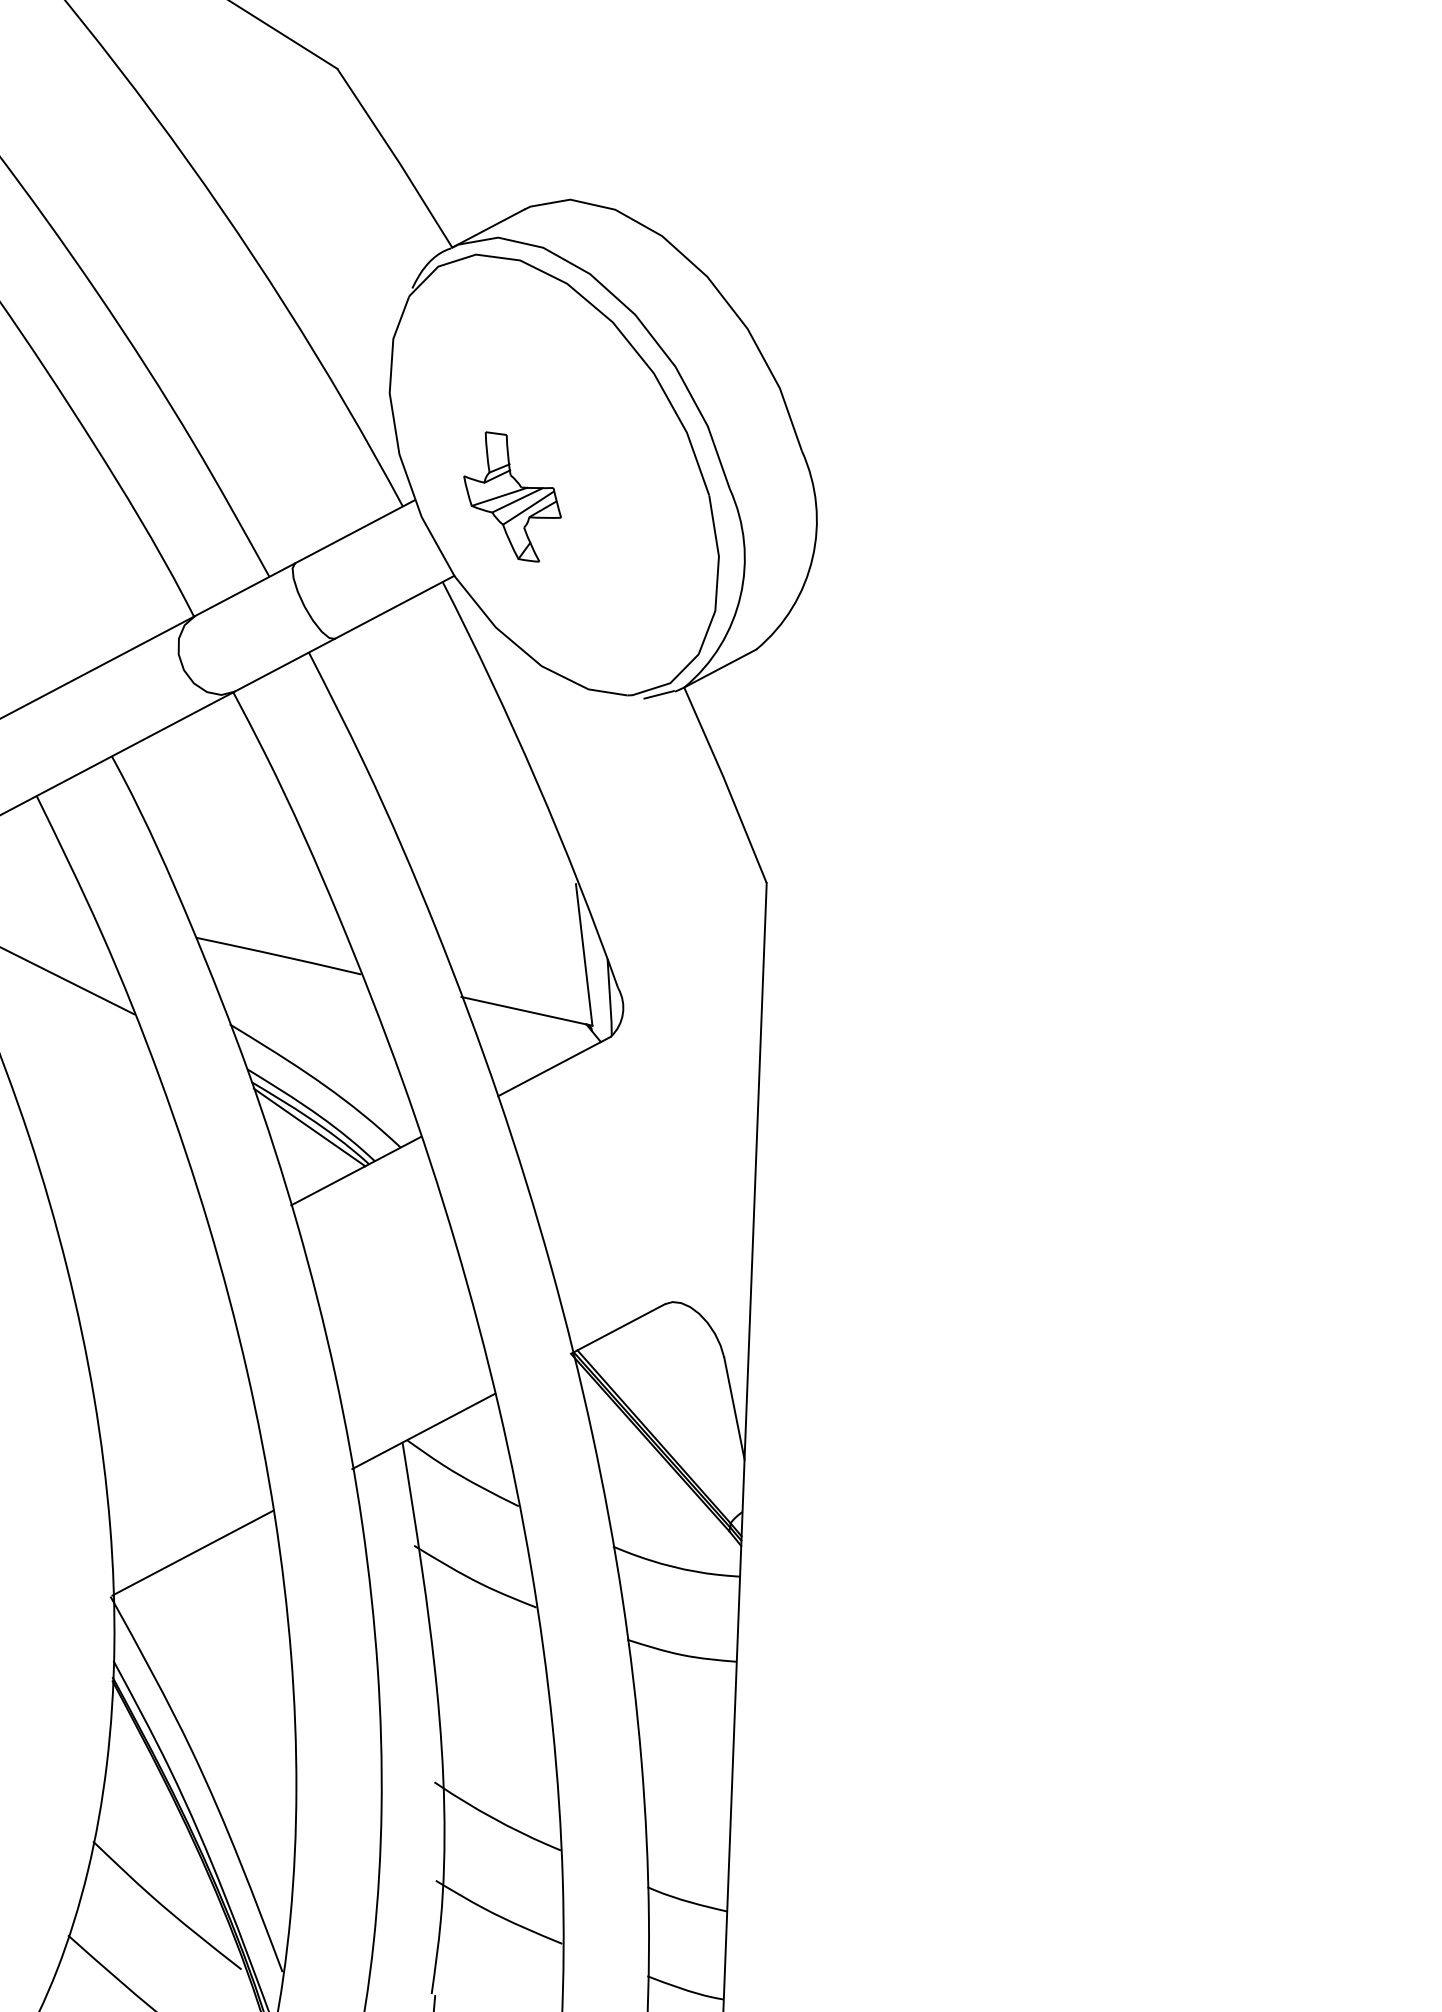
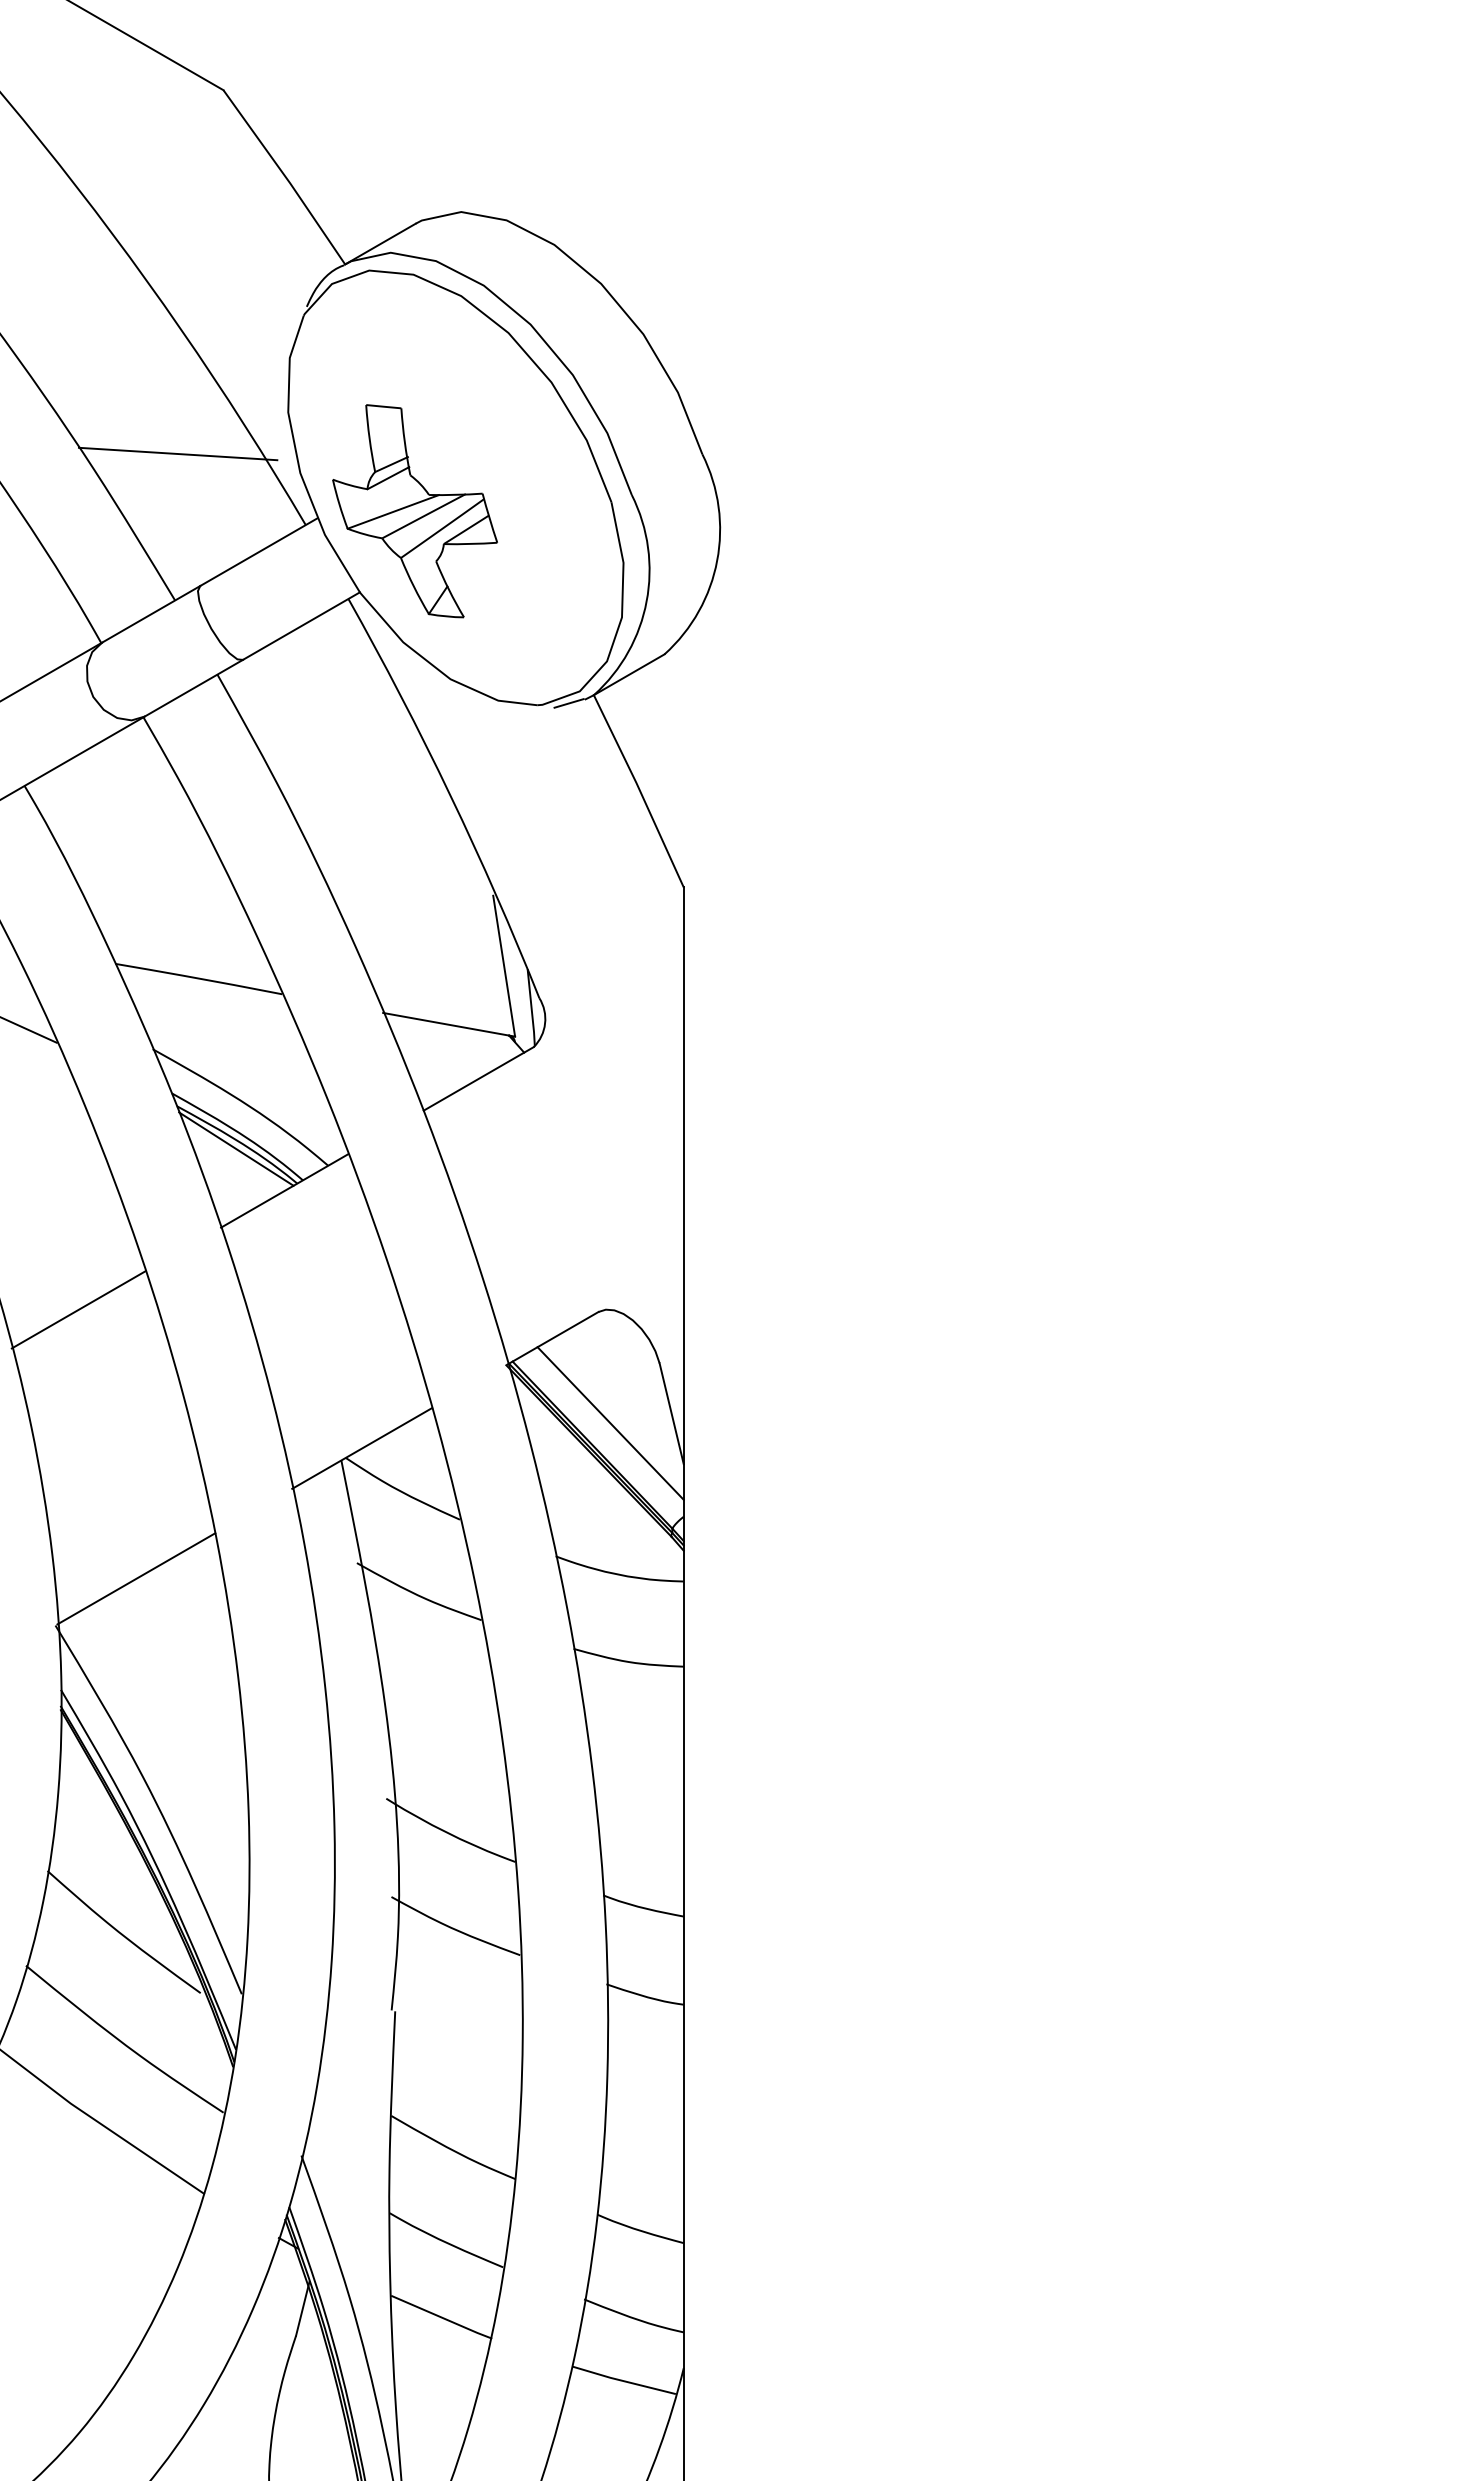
line: (277, 430) -> (177, 453), added
part: (512, 497) -> (414, 511), size x1.67
line: (145, 1281) -> (78, 1309), added
line: (672, 1415) -> (610, 1423), added

